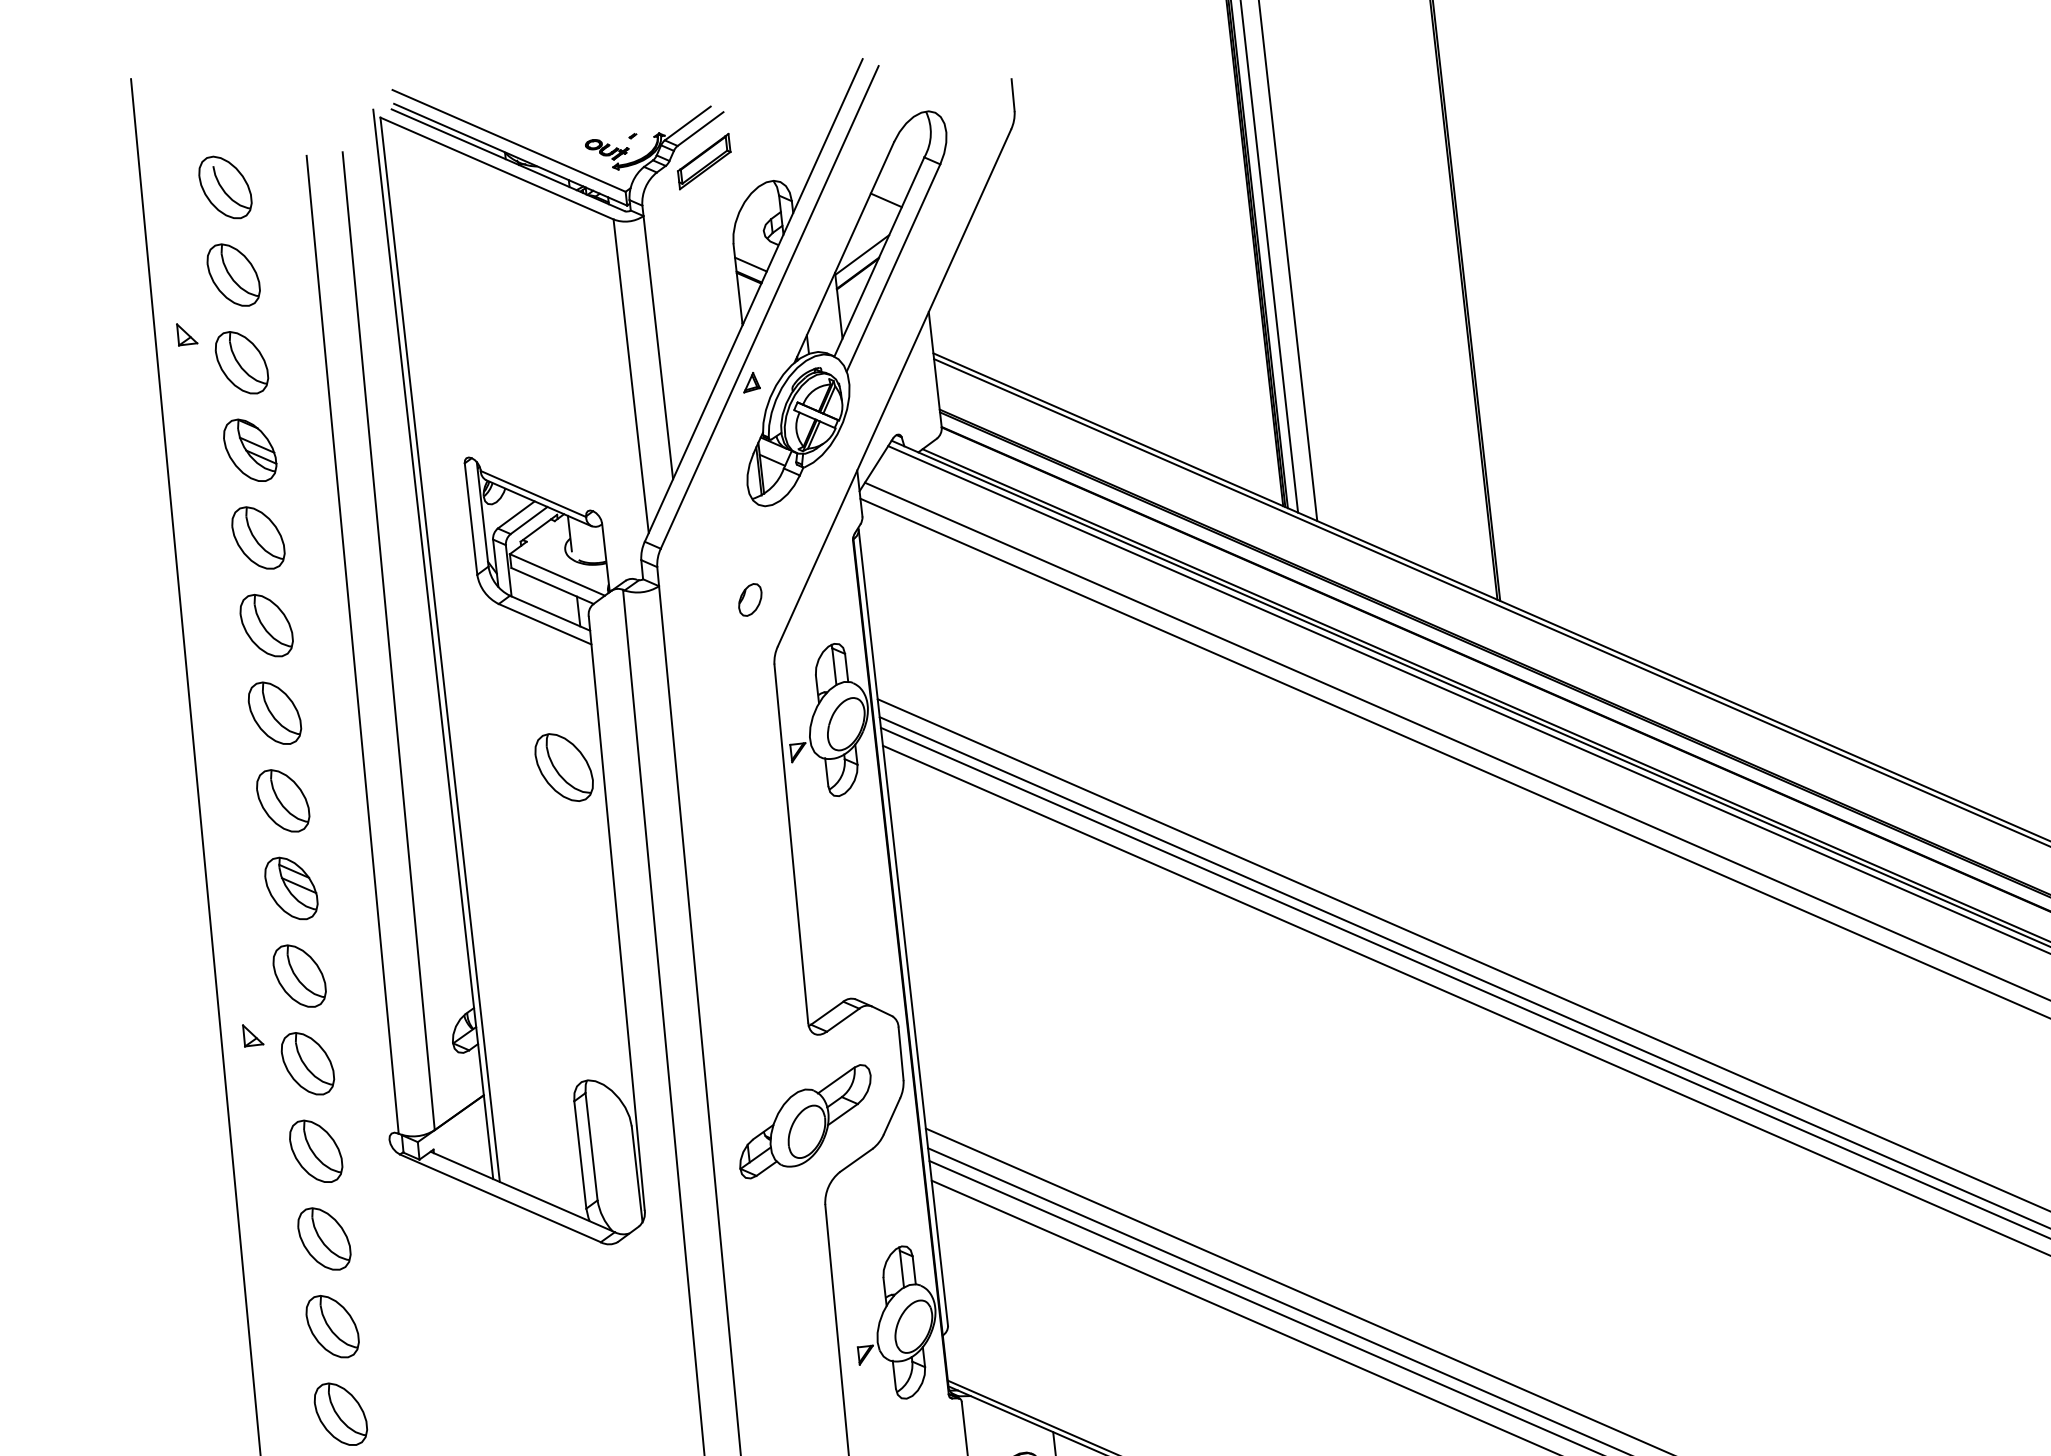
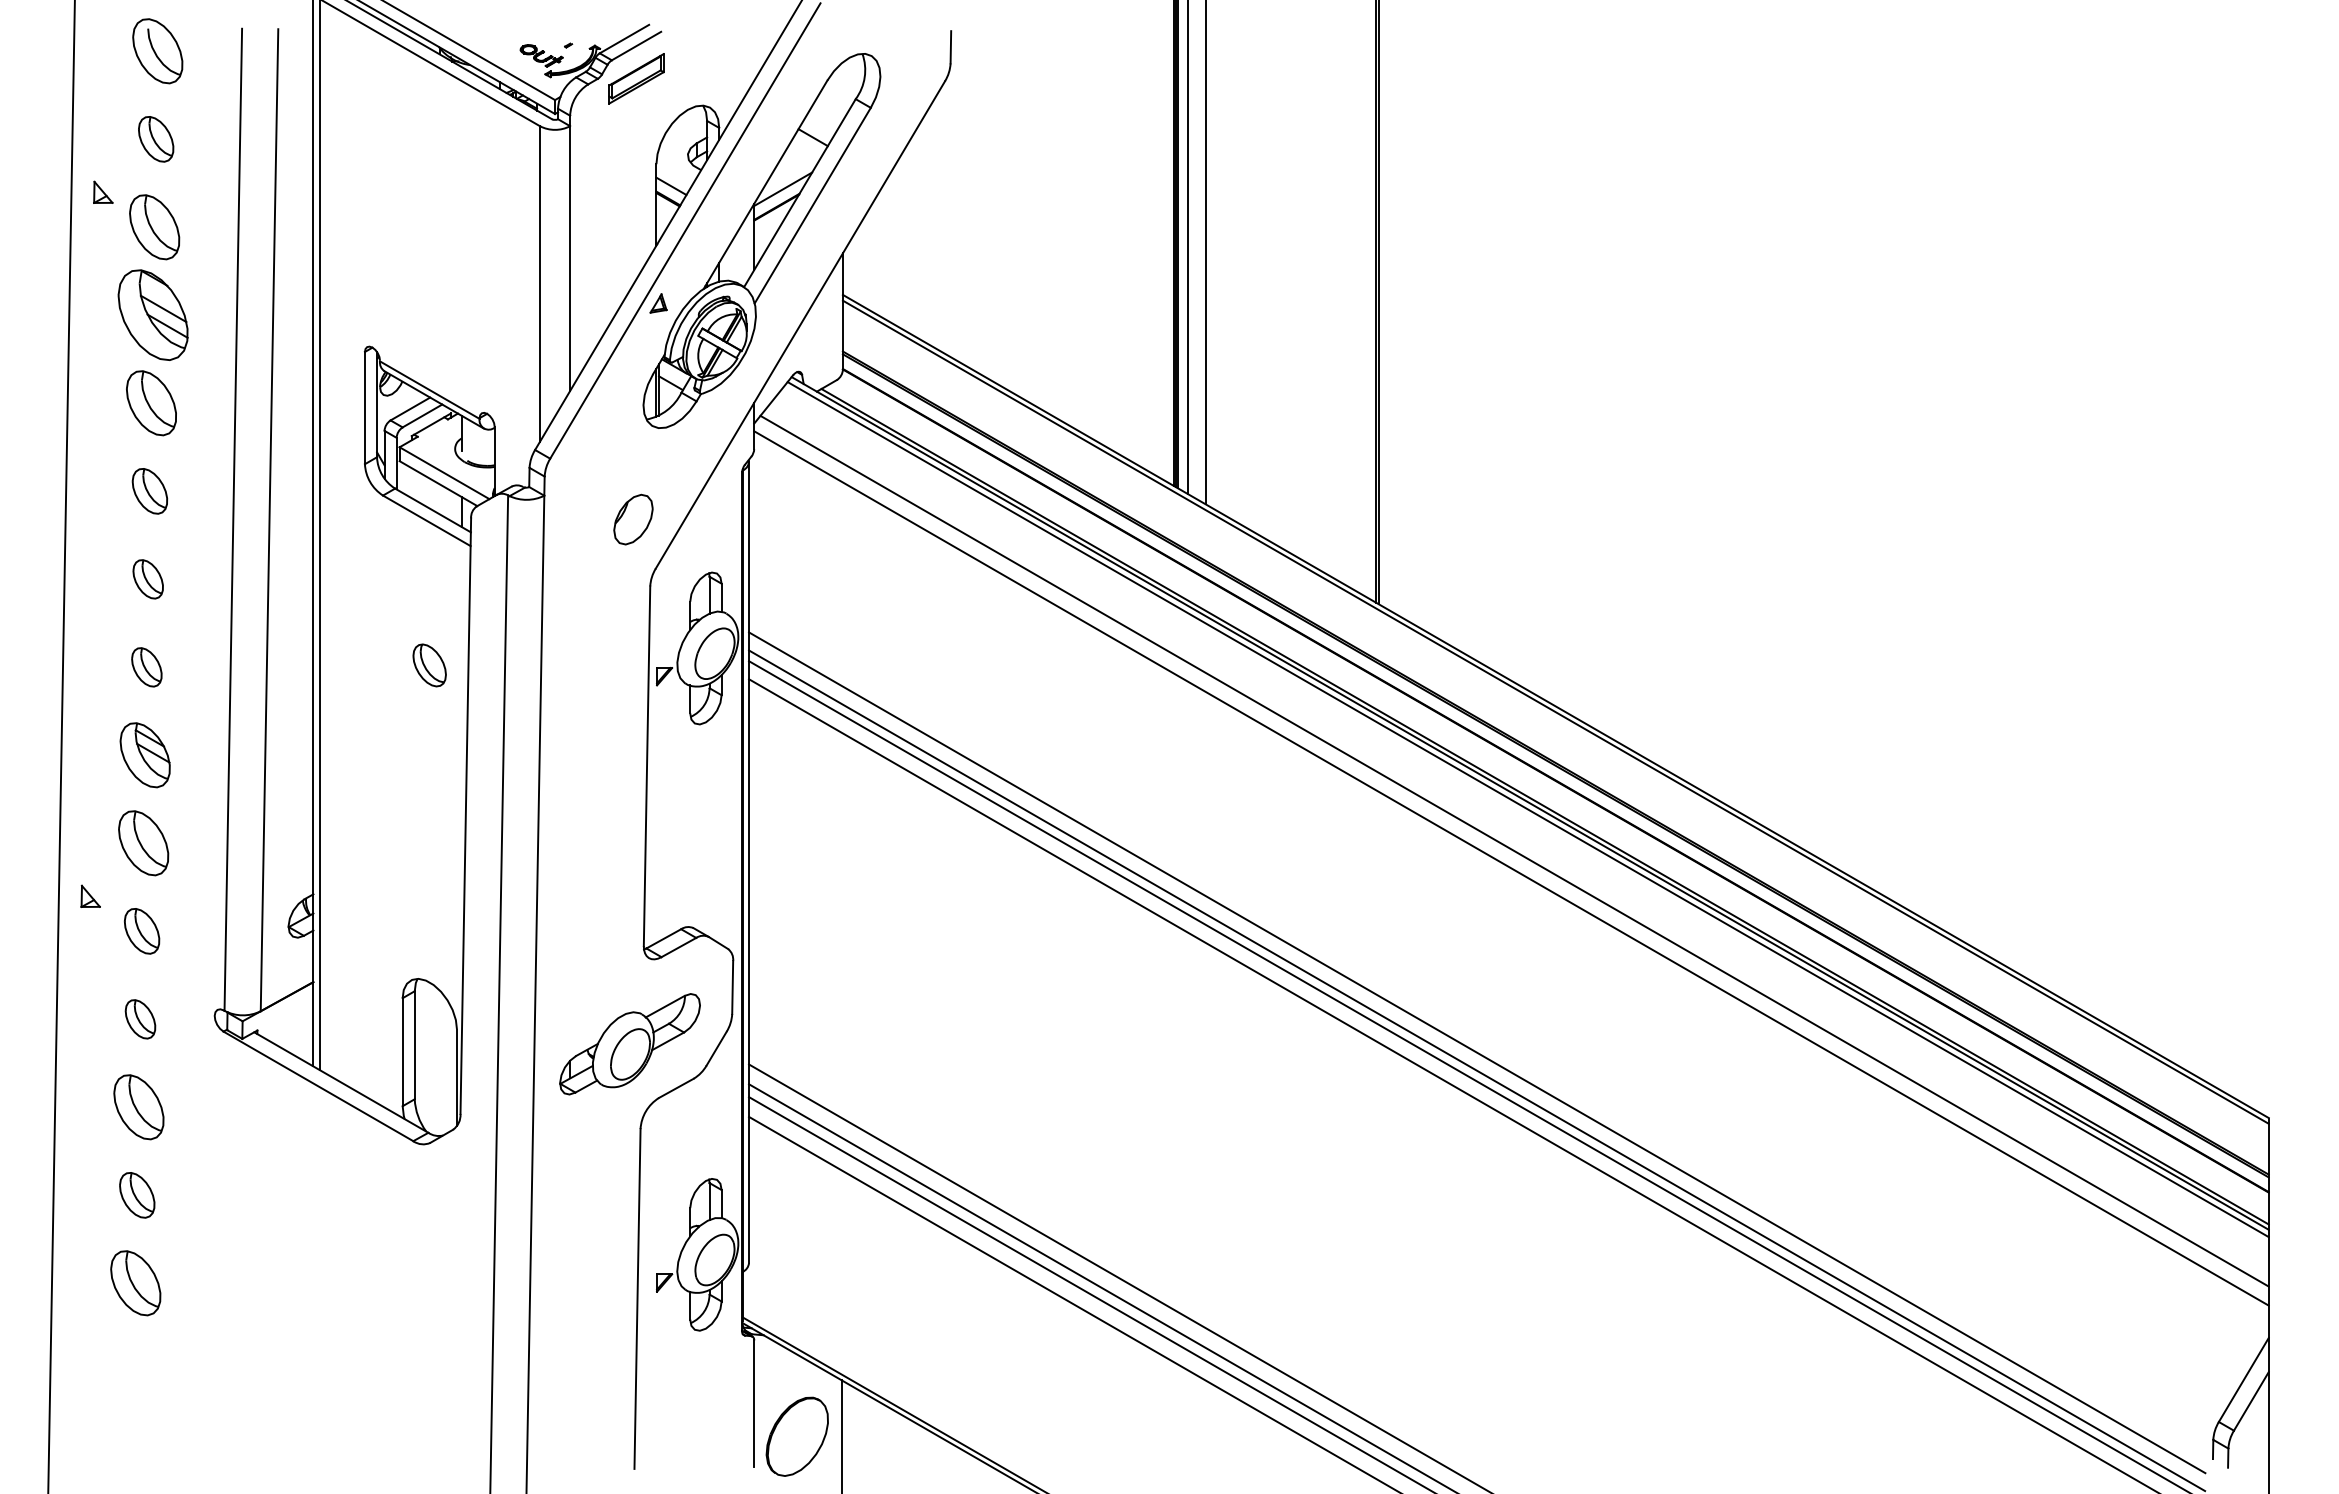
part: (232, 275) -> (155, 139), size x0.7
part: (249, 450) -> (152, 315), size x1.4
part: (750, 599) -> (633, 519), size x1.6
part: (266, 626) -> (149, 491), size x0.7
part: (274, 713) -> (147, 579), size x0.6
part: (563, 767) -> (429, 665), size x0.6
part: (282, 801) -> (146, 667), size x0.6
part: (307, 1064) -> (141, 931), size x0.7
part: (316, 1151) -> (140, 1019), size x0.6
part: (331, 1327) -> (136, 1195), size x0.7

